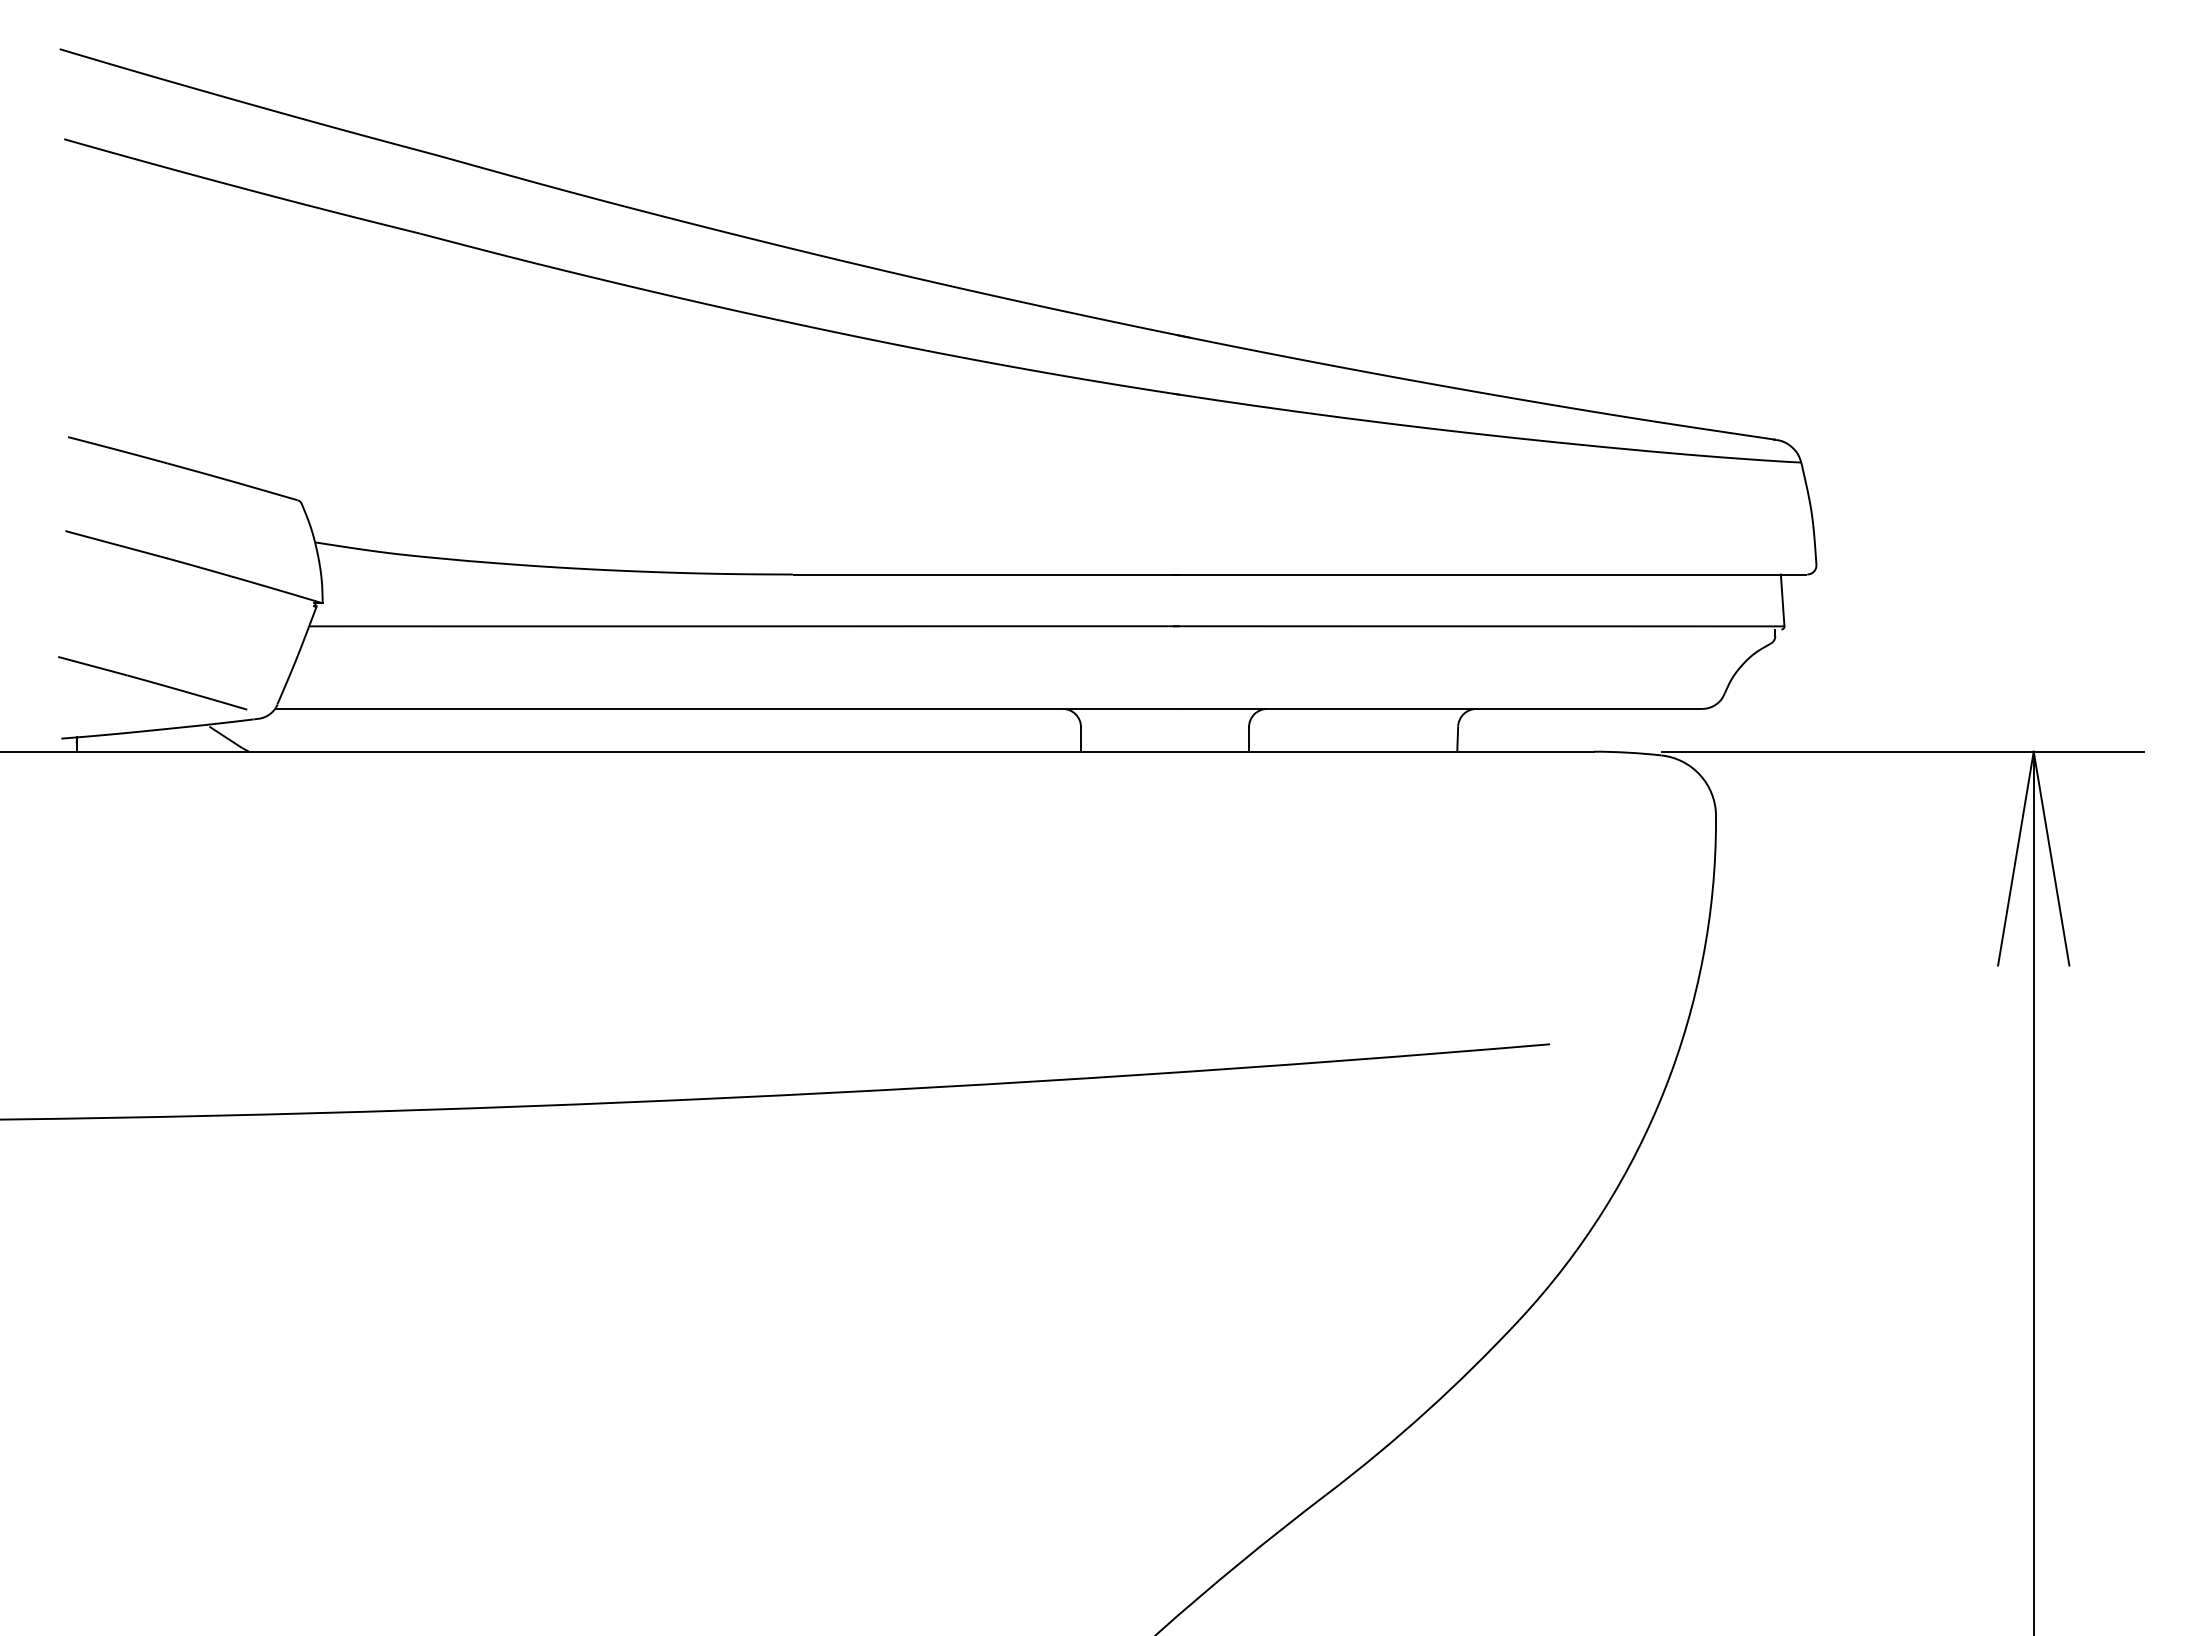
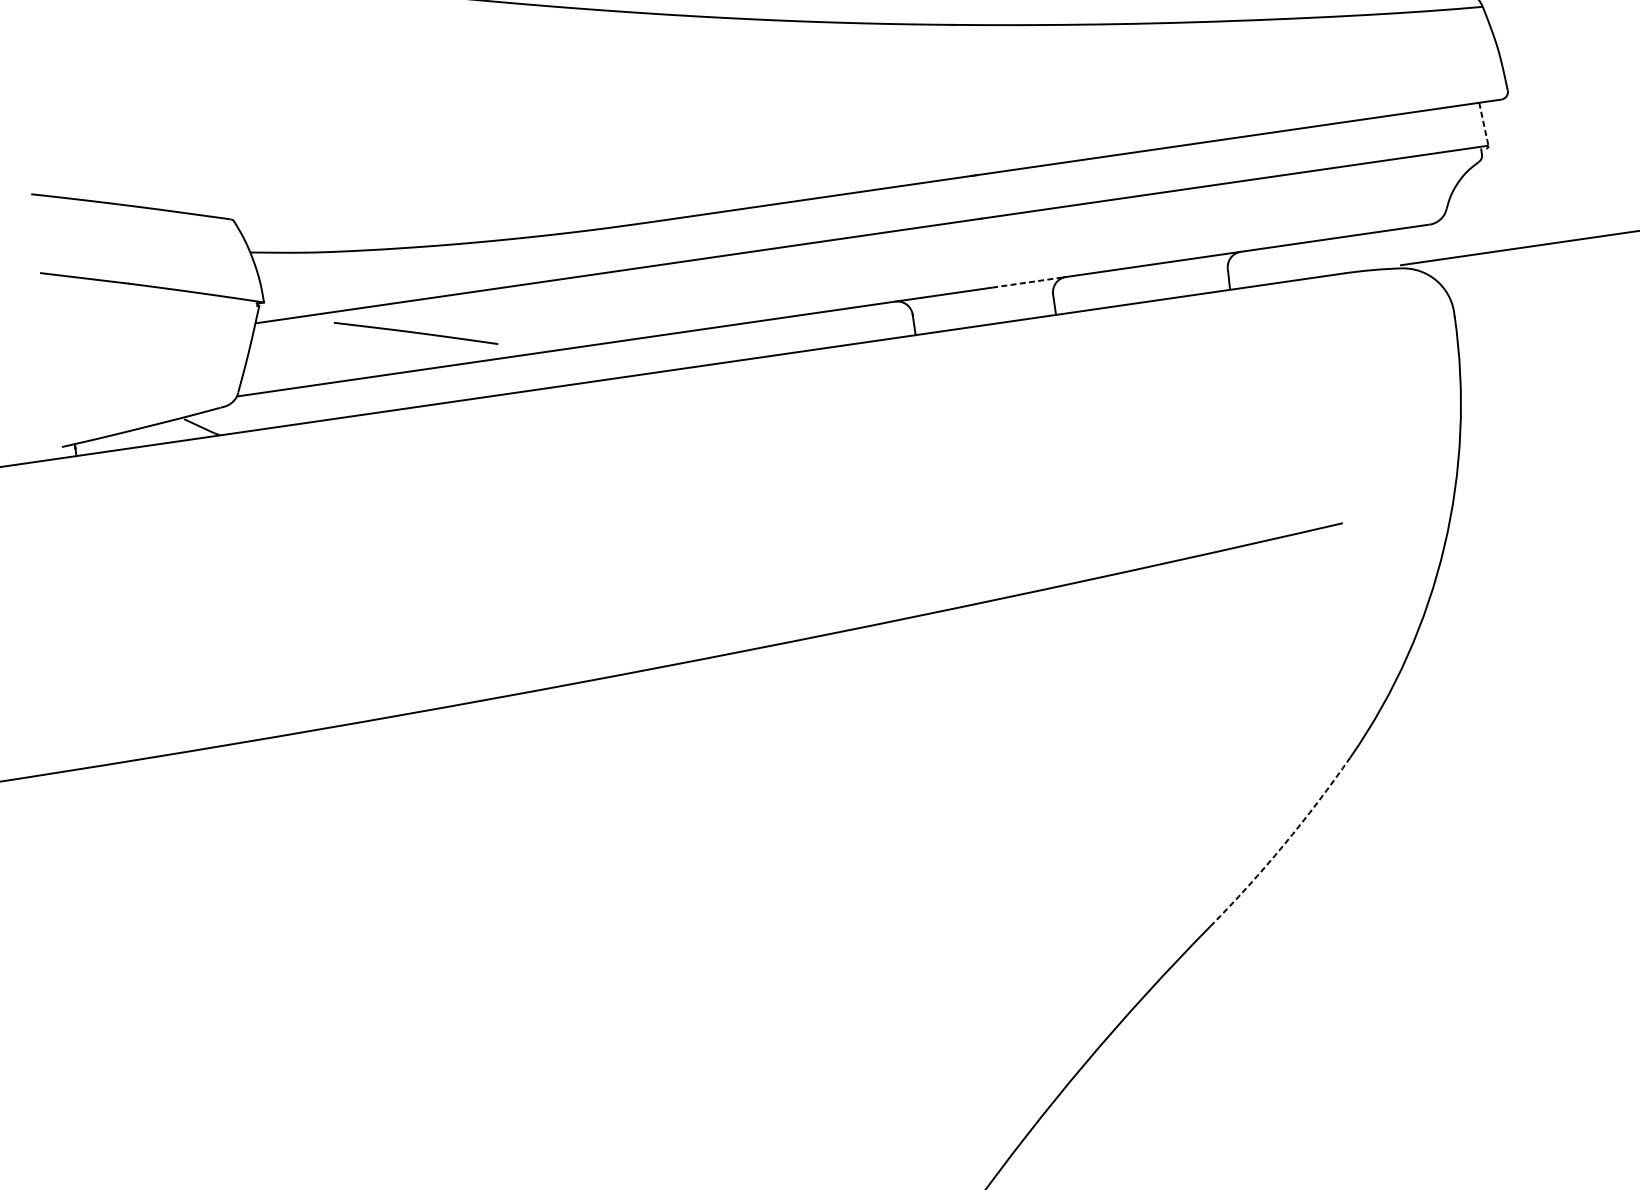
line: (1782, 600) -> (1483, 124), solid -> dashed
line: (152, 683) -> (415, 333), moved
line: (1221, 708) -> (1027, 282), solid -> dashed
arc: (1426, 1411) -> (1283, 844), solid -> dashed

